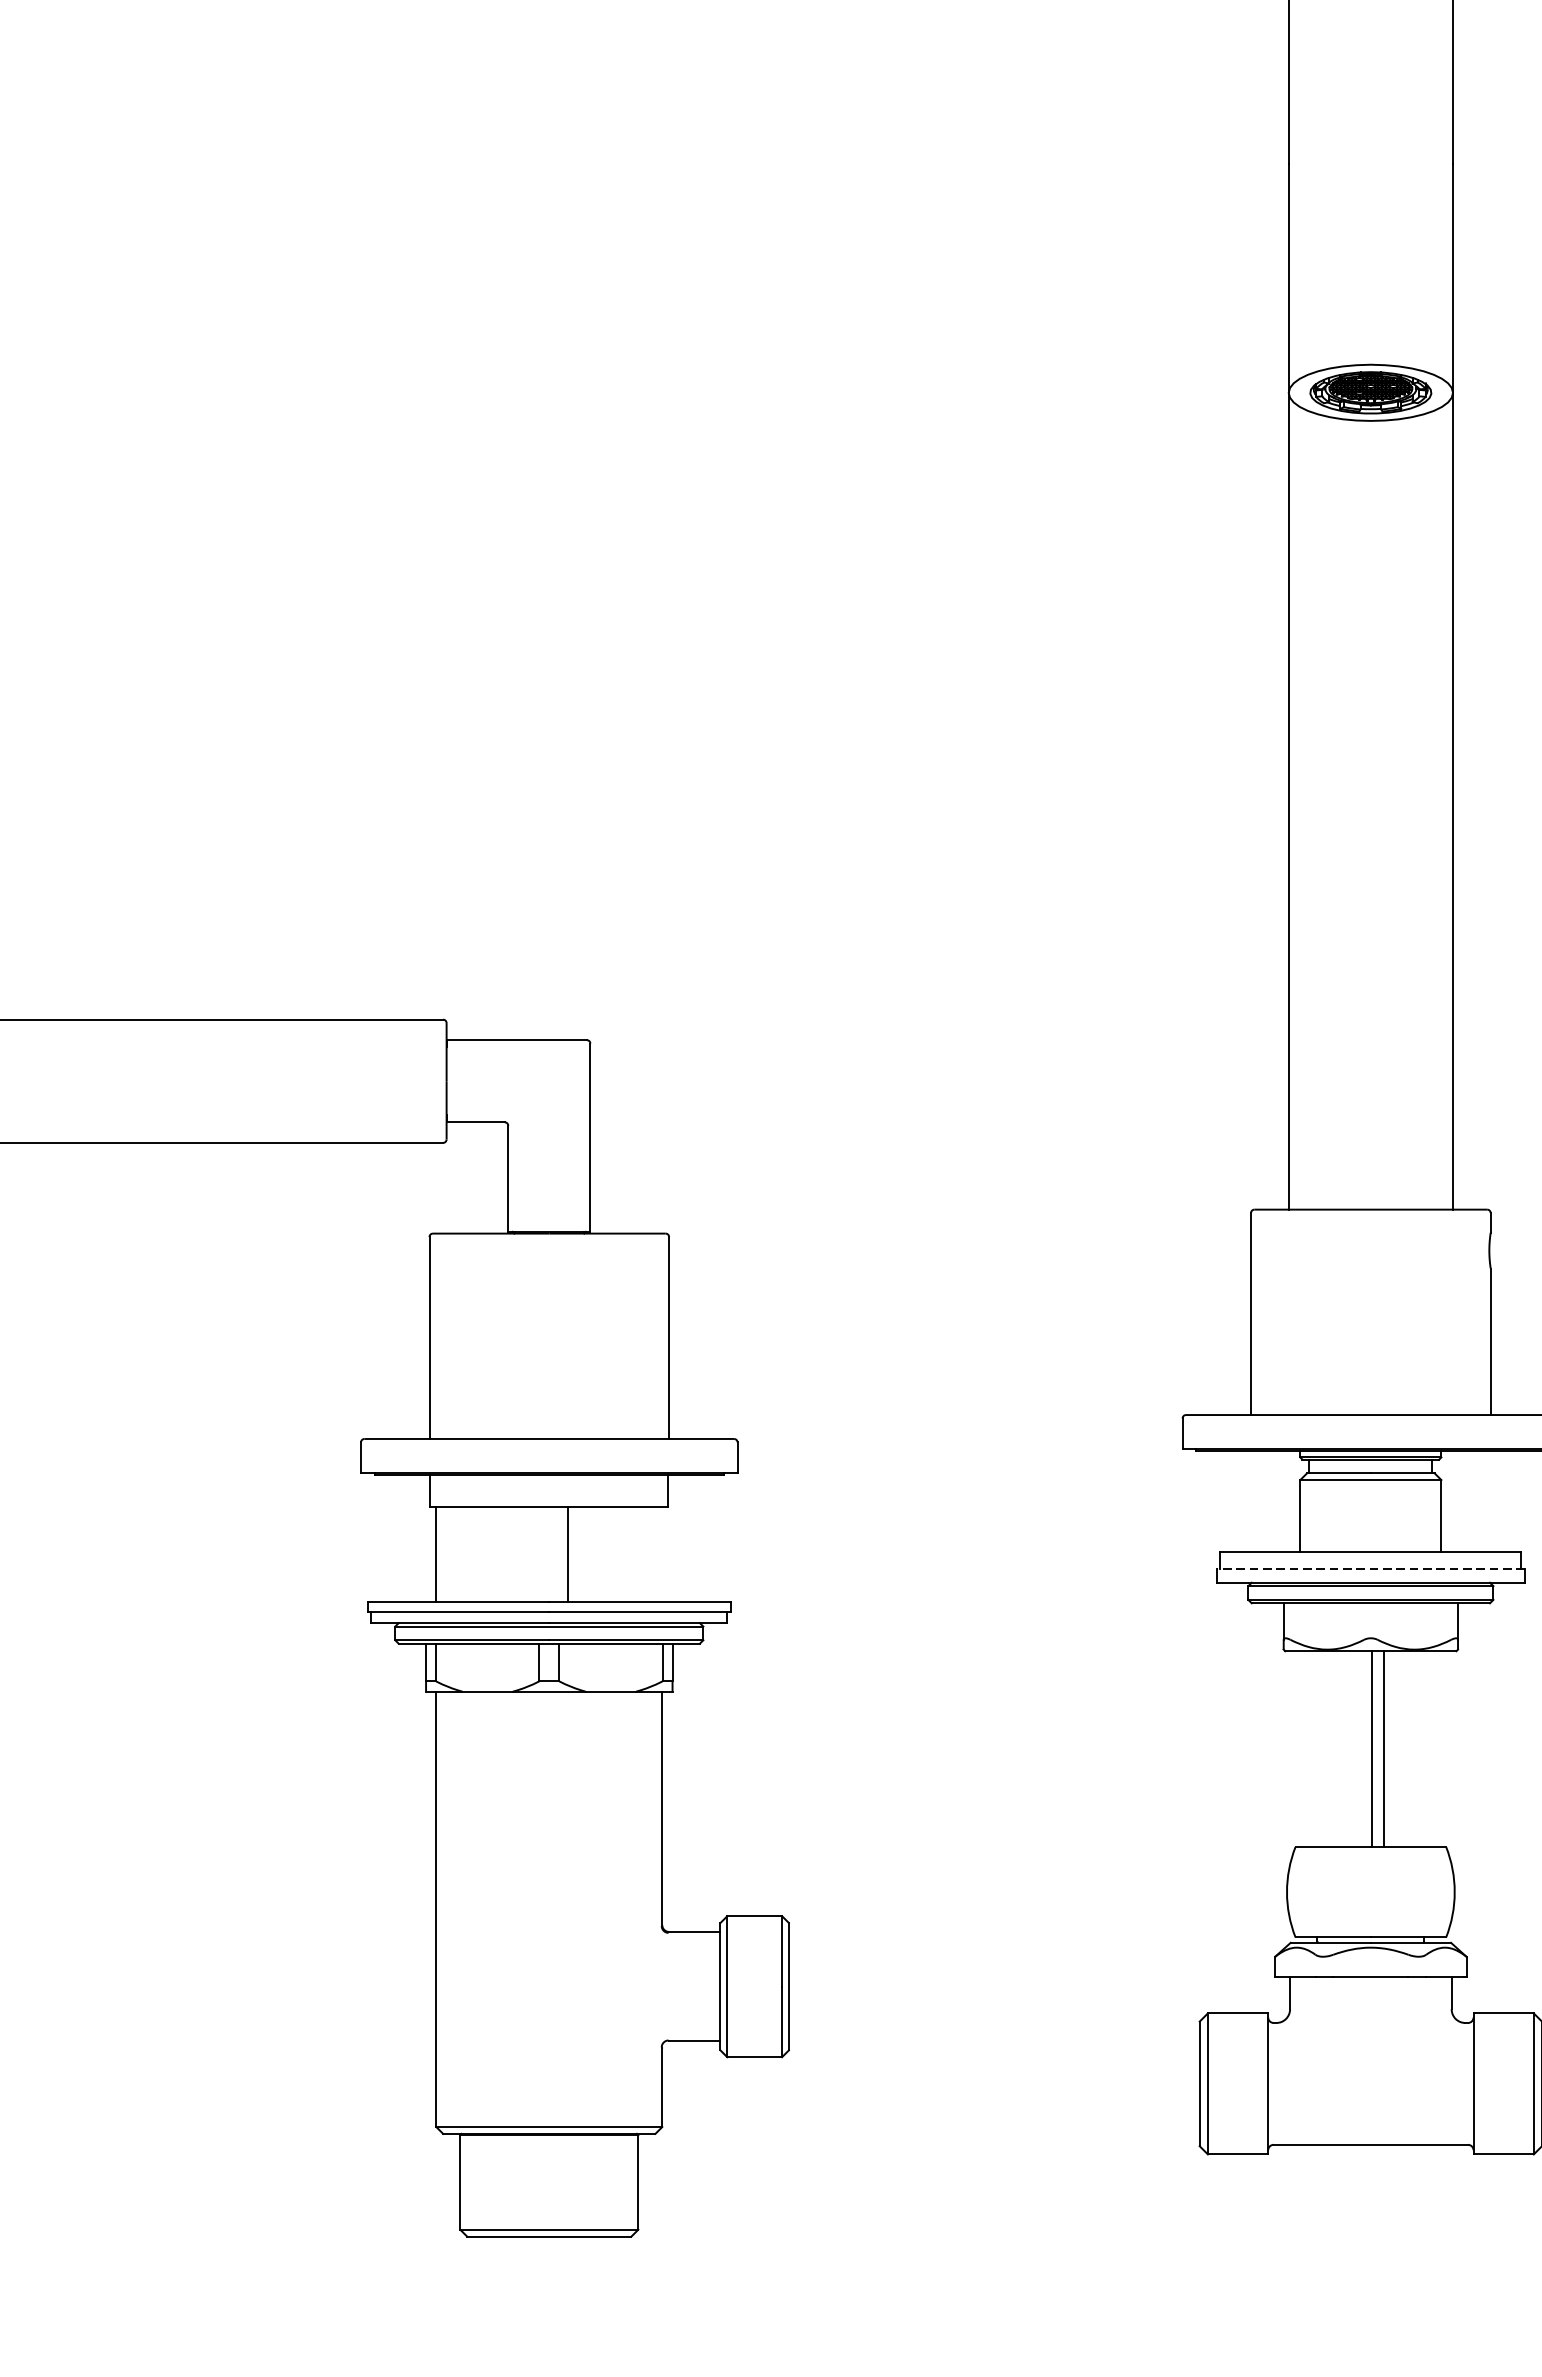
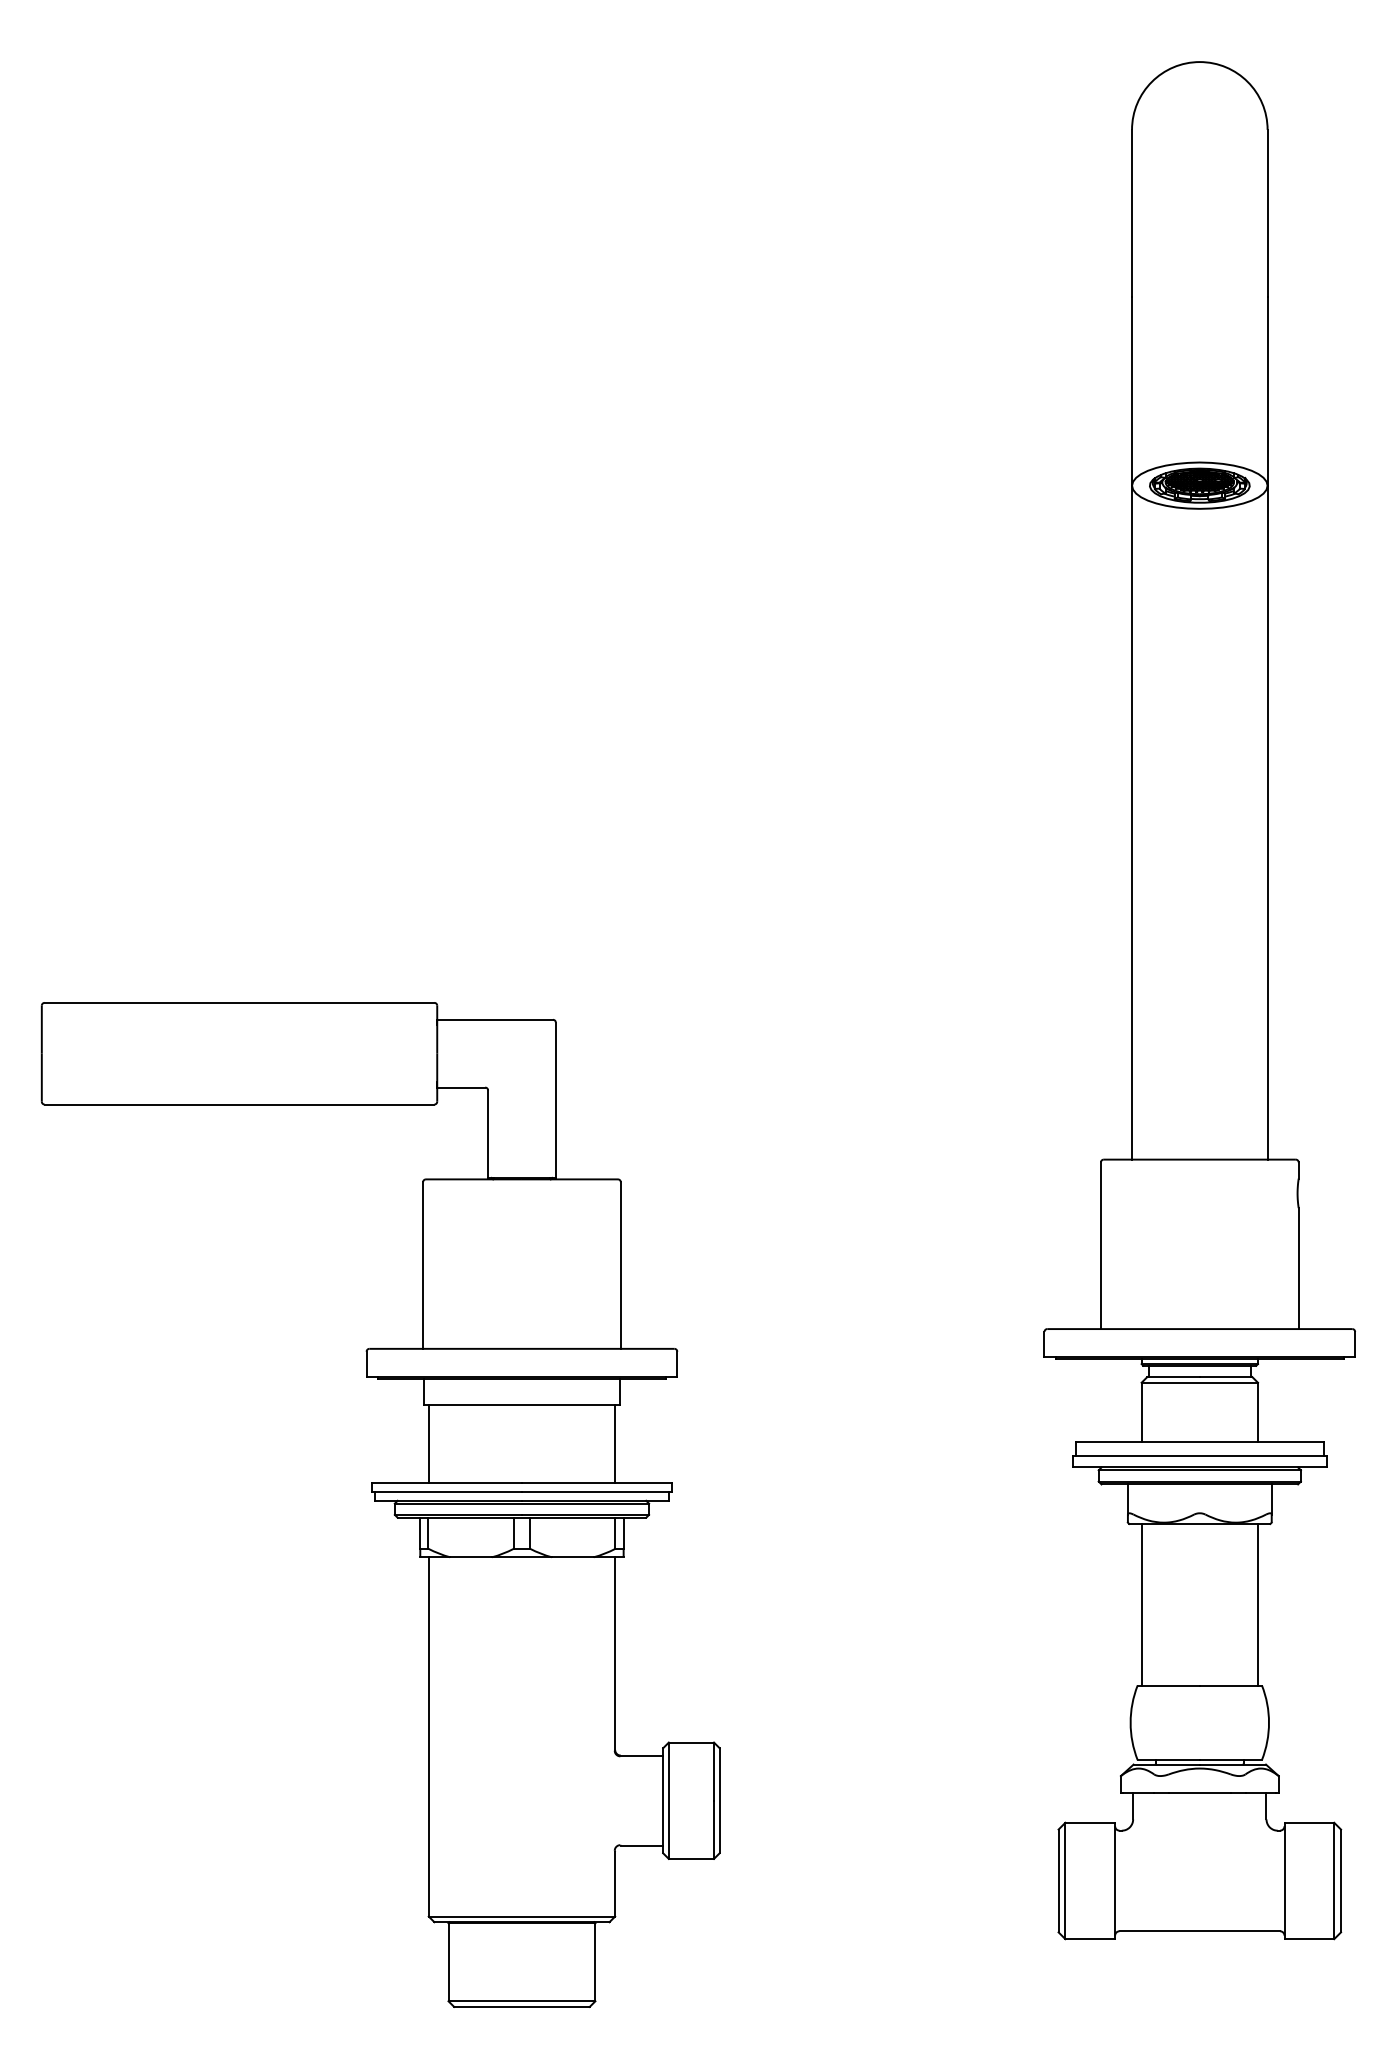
line: (568, 1554) -> (615, 1444), moved
line: (1370, 1569) -> (1199, 1456), dashed -> solid
line: (1372, 1748) -> (1258, 1604), moved
line: (1383, 1748) -> (1141, 1604), moved

